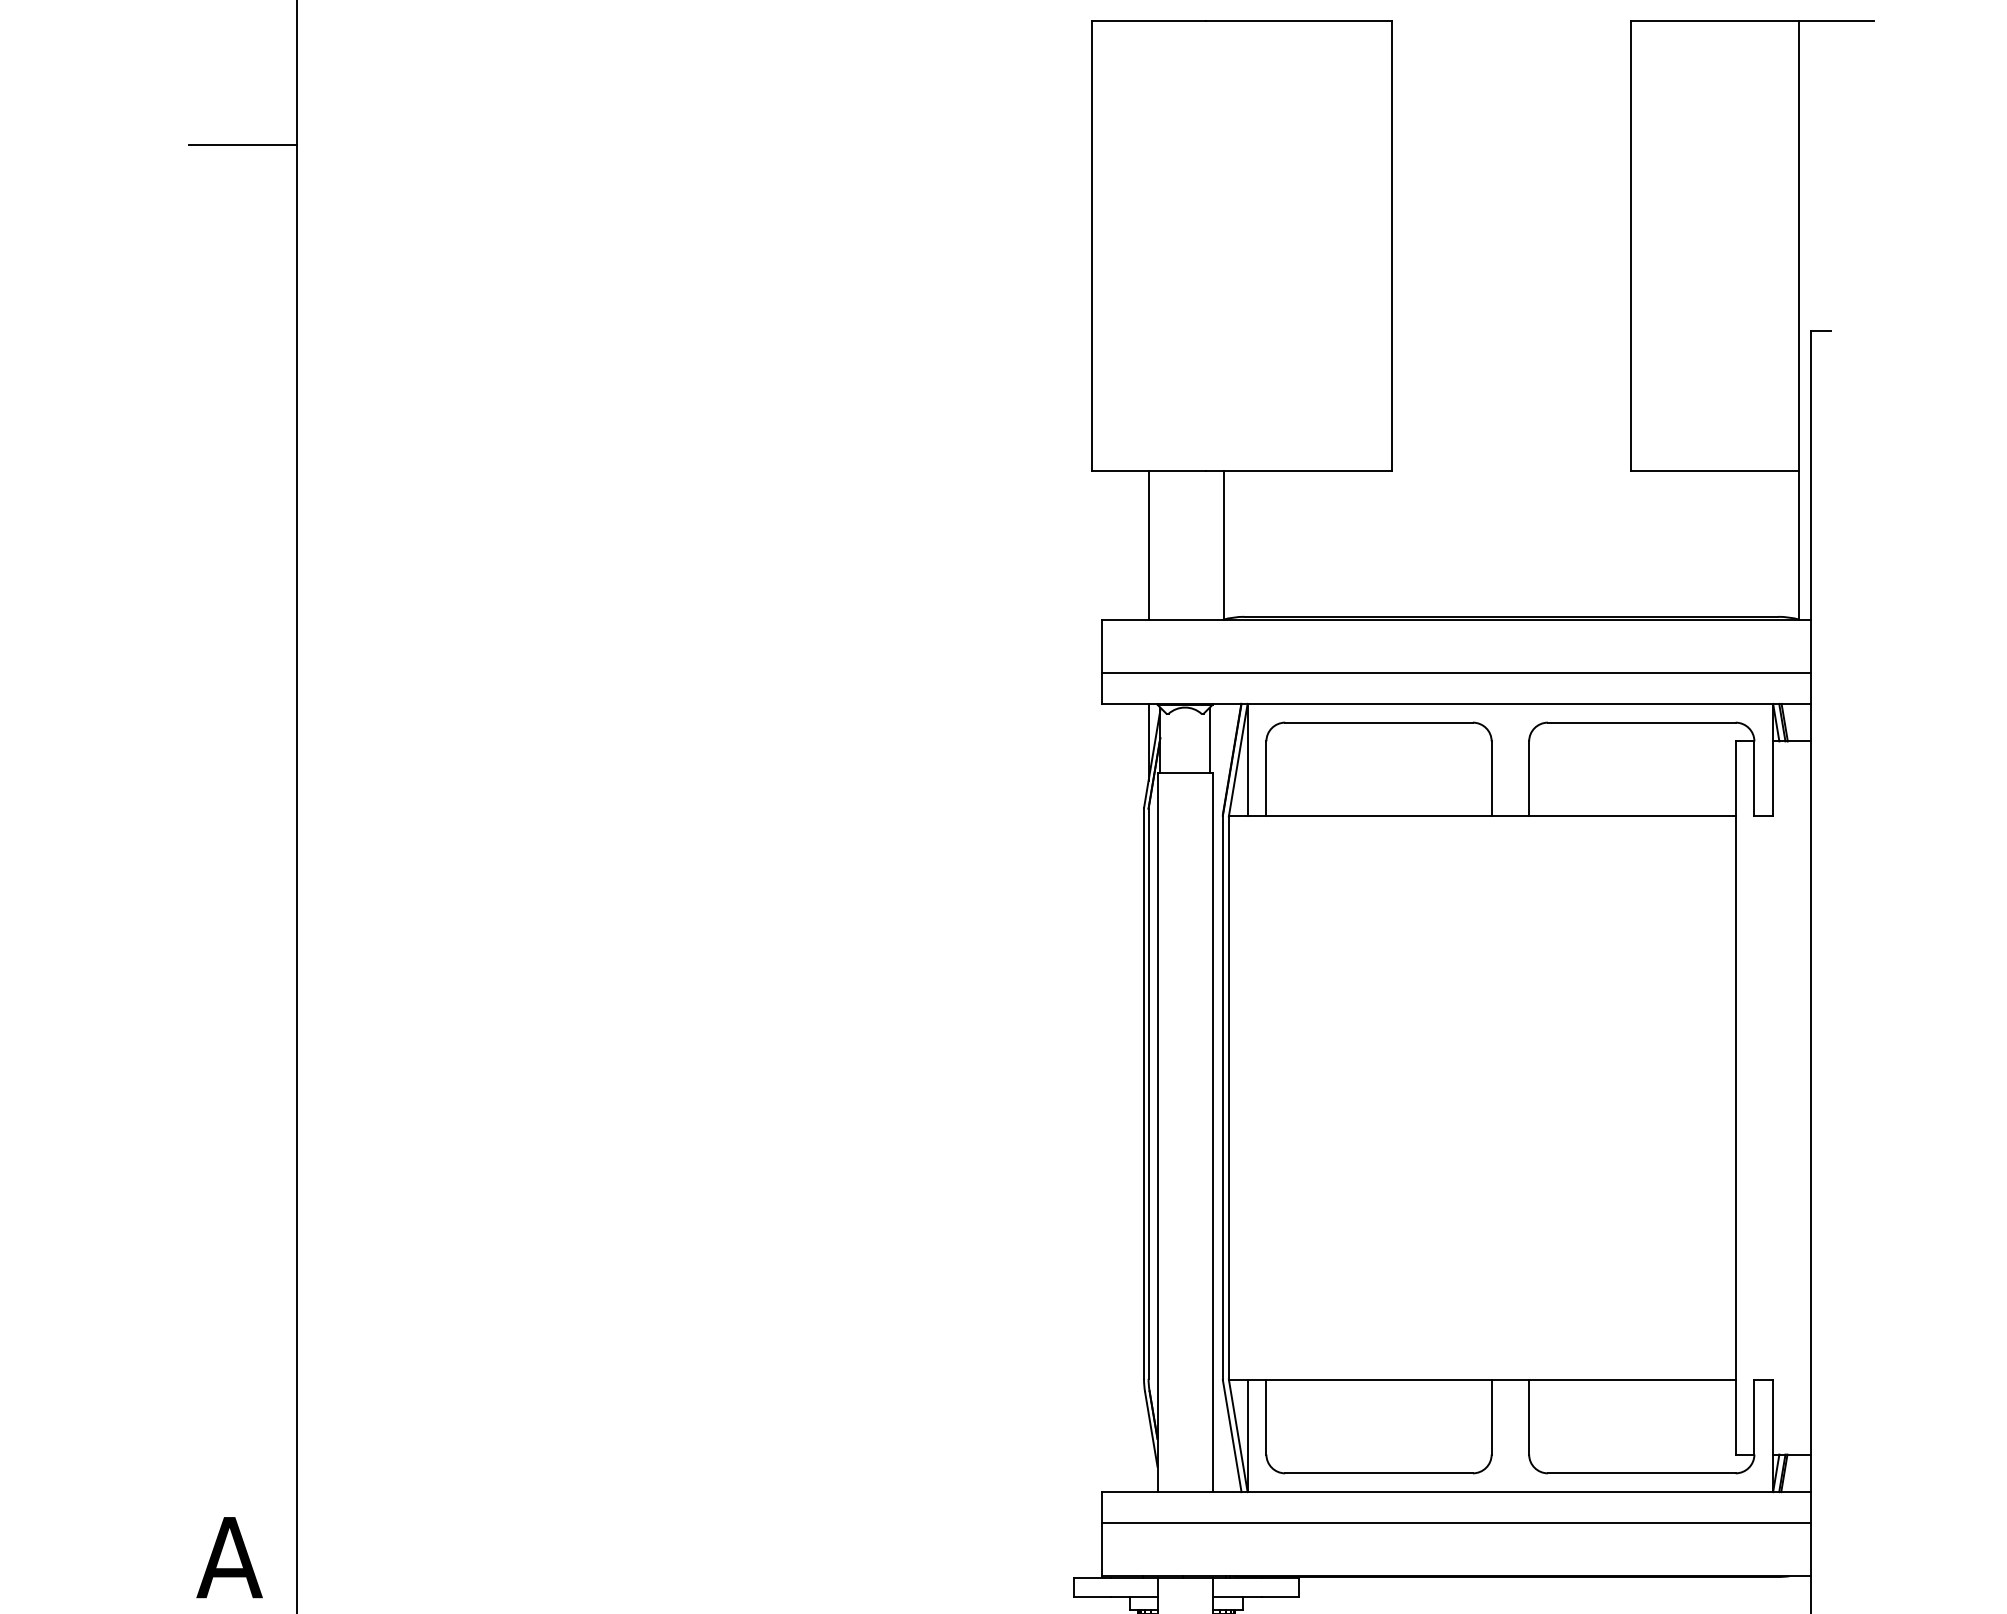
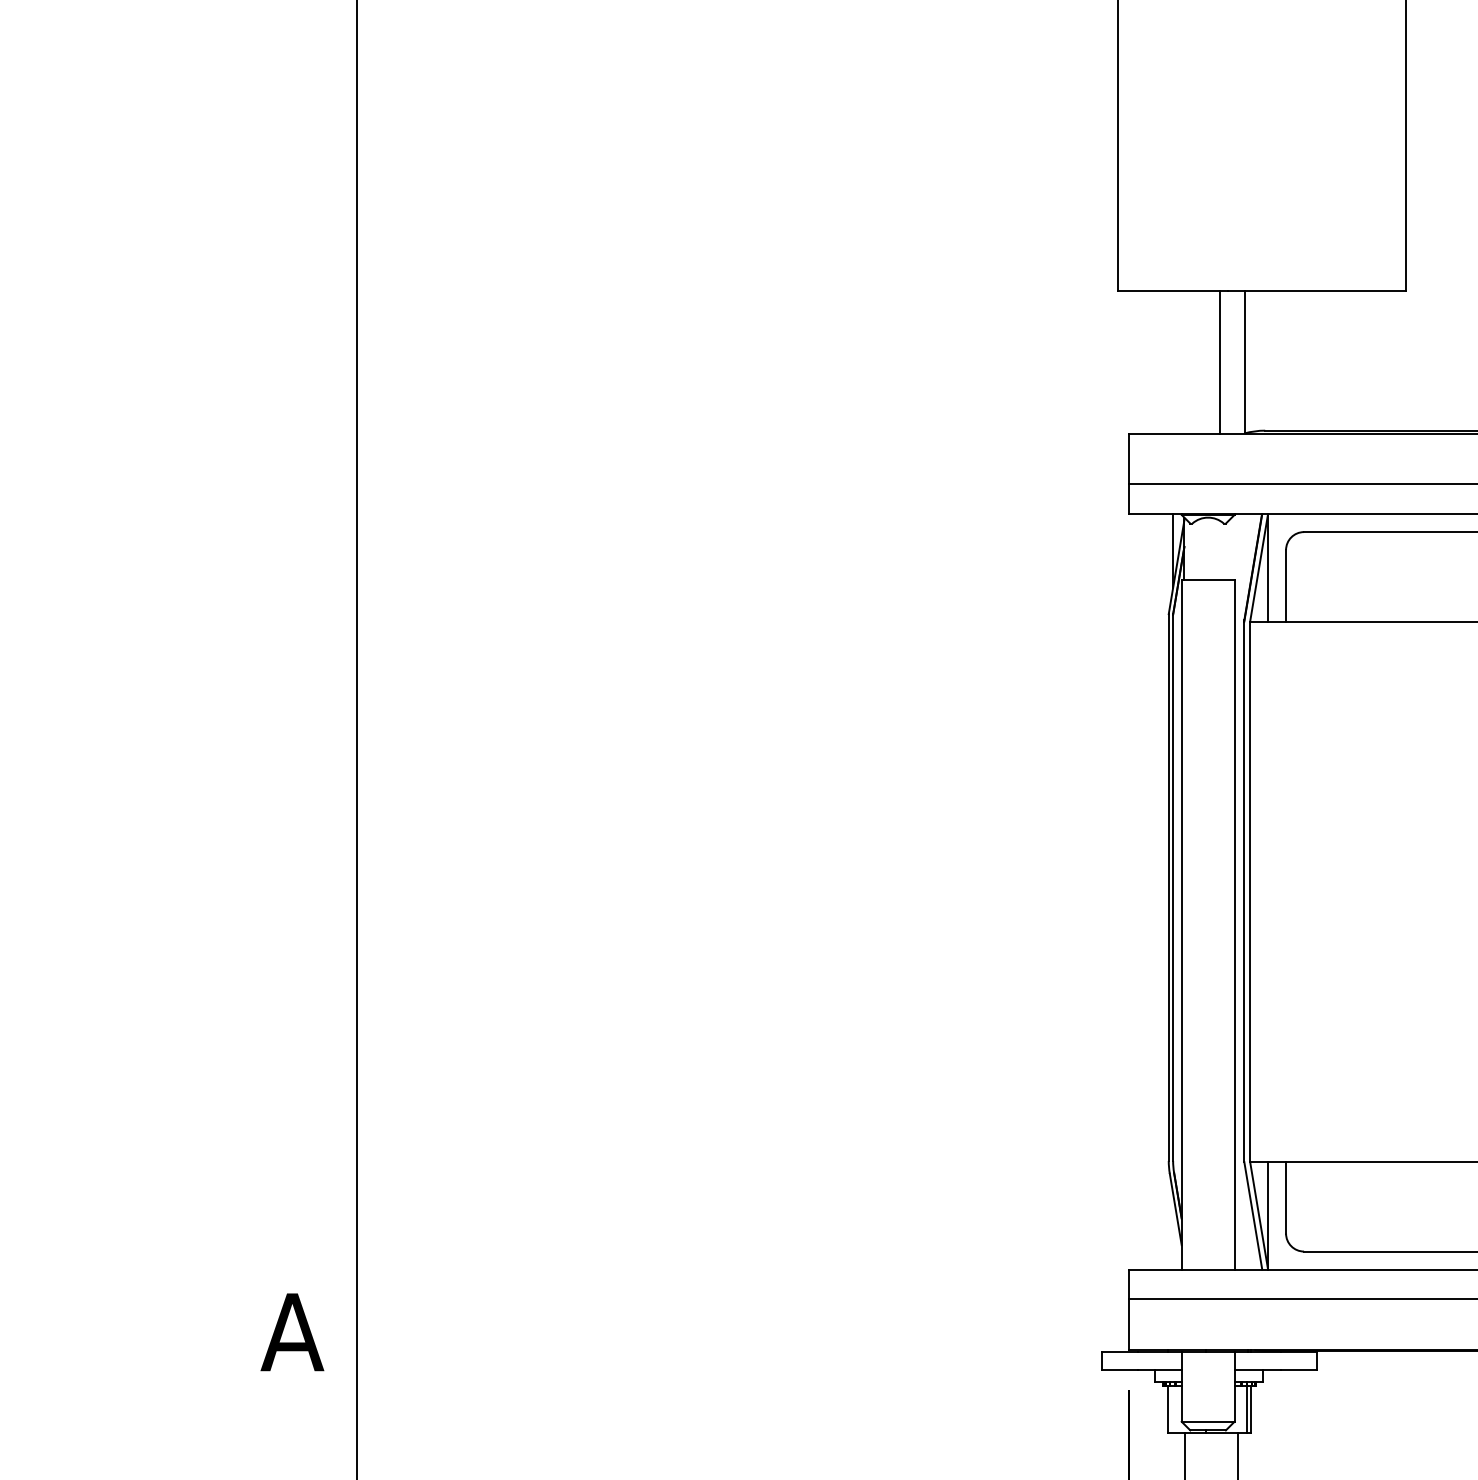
line: (1148, 545) -> (1220, 362), moved
line: (1209, 739) -> (1231, 548), removed

